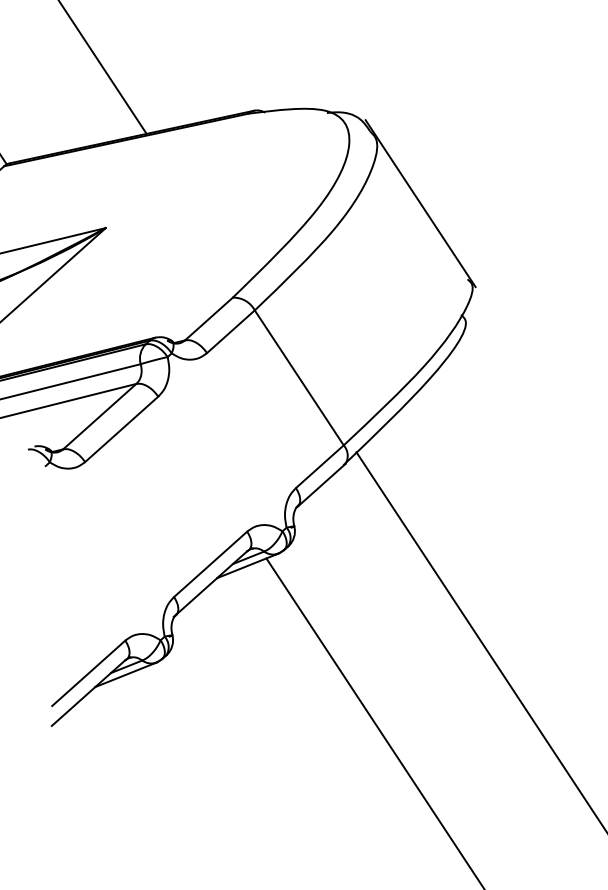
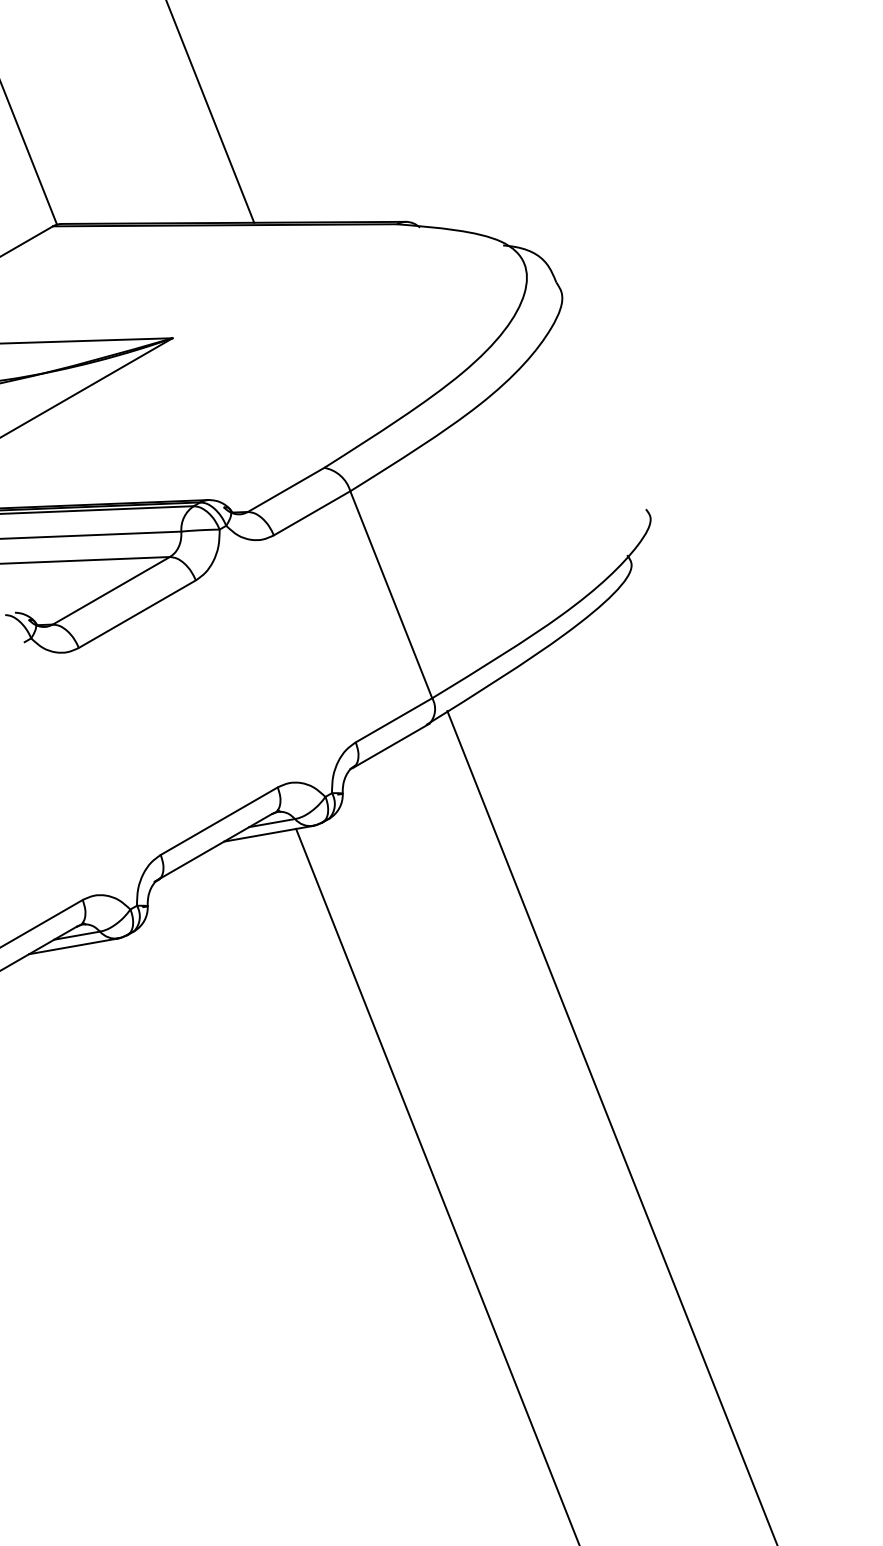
line: (420, 203) -> (603, 393), removed

